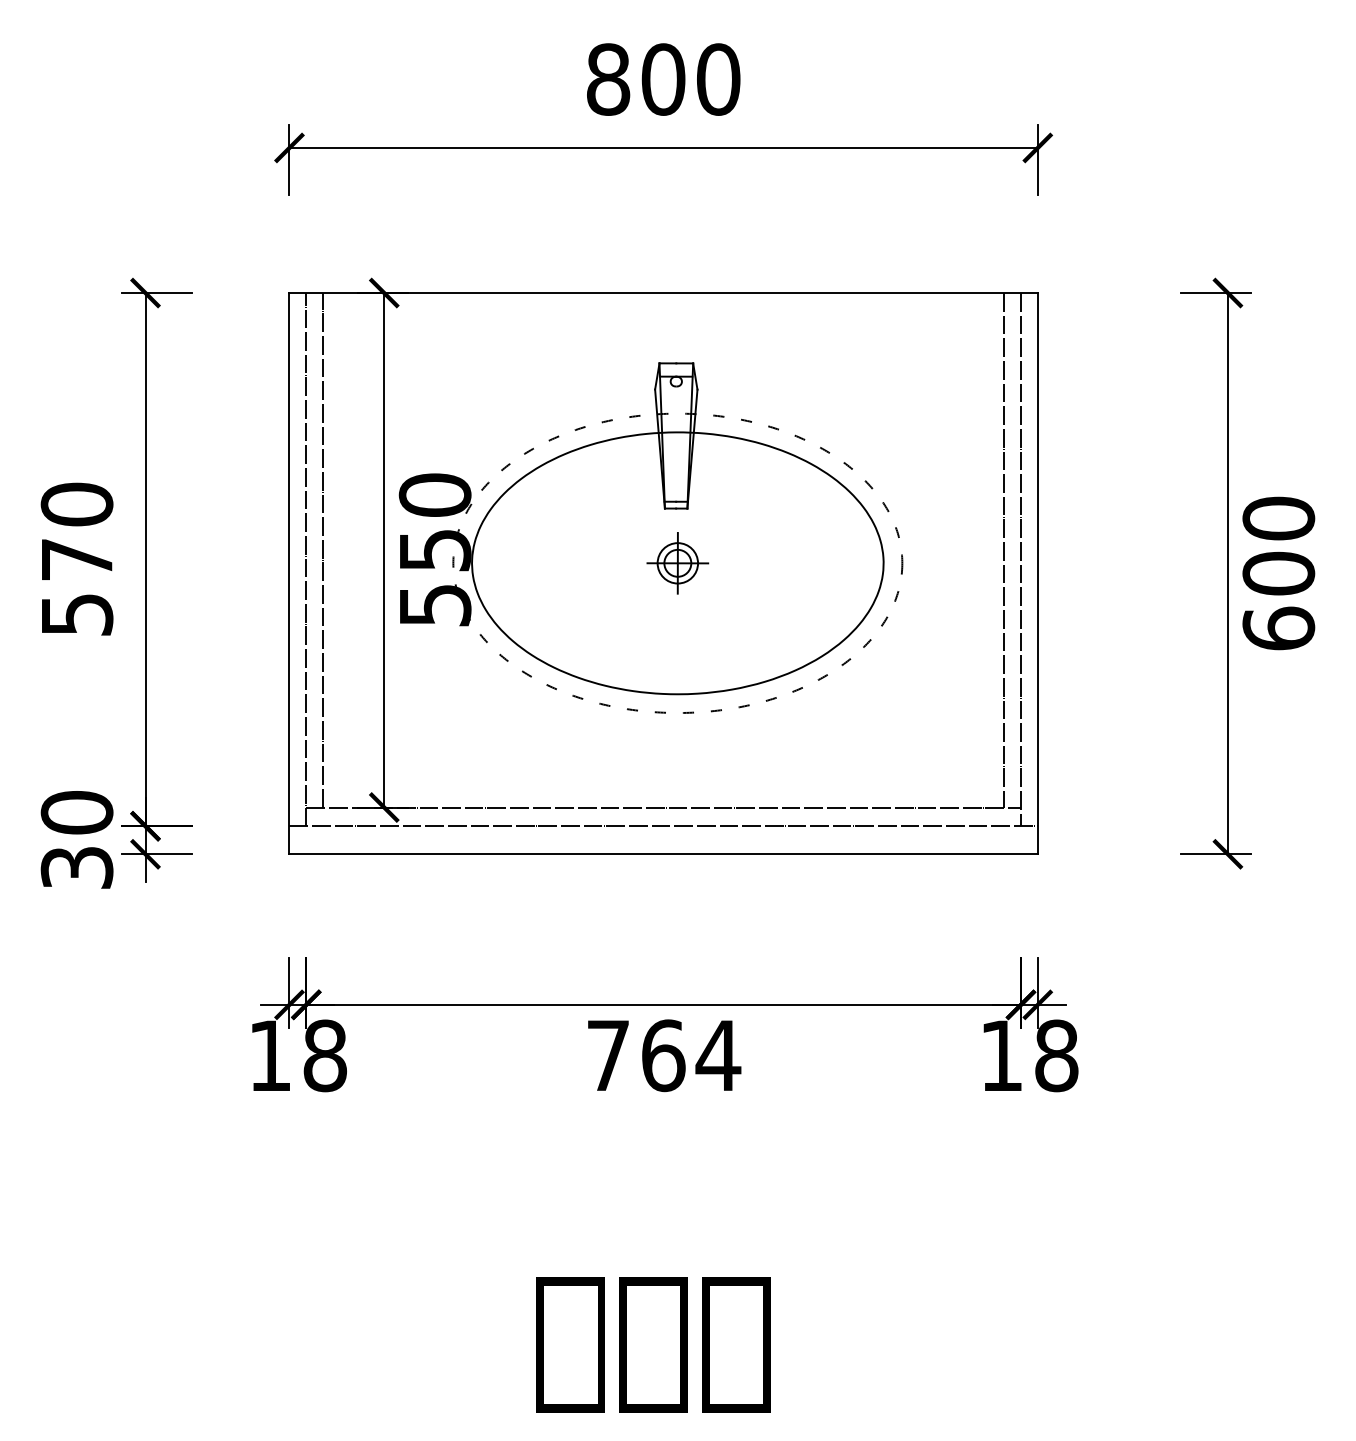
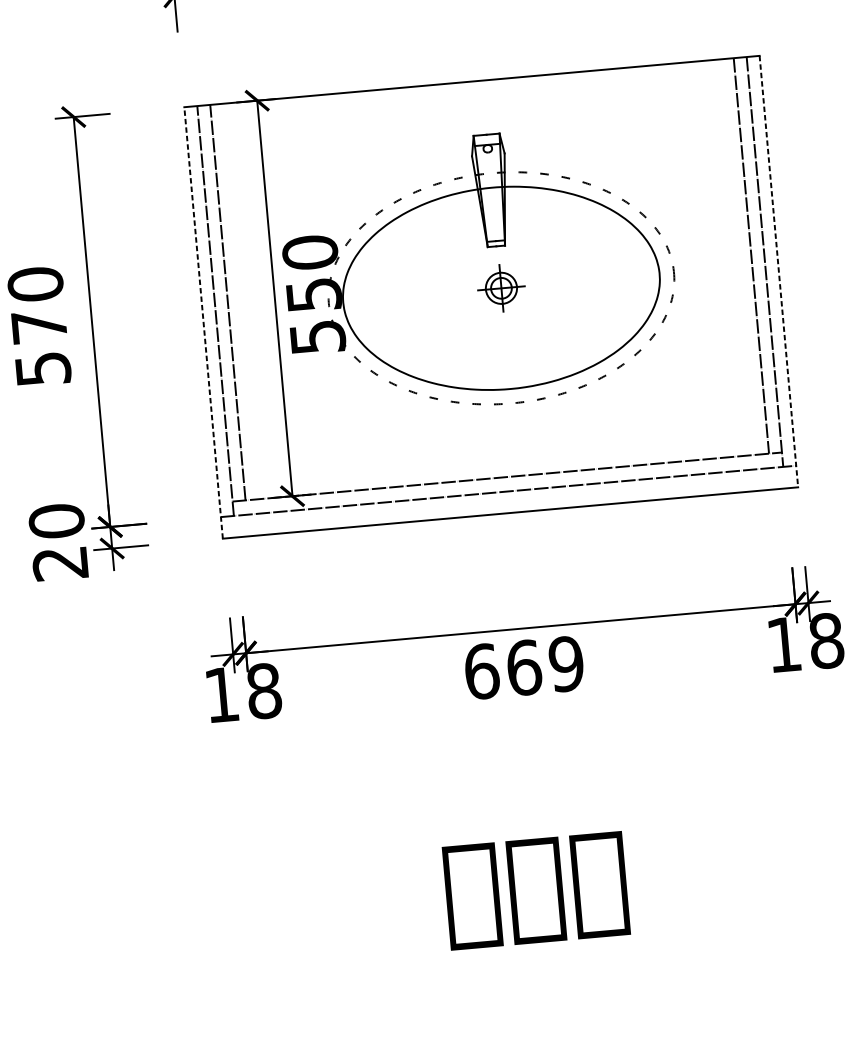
line: (289, 573) -> (203, 322), solid -> dashed
line: (1037, 573) -> (778, 271), solid -> dashed
text: (76, 867) -> (60, 563), 30 -> 20
text: (664, 1055) -> (524, 667), 764 -> 669

